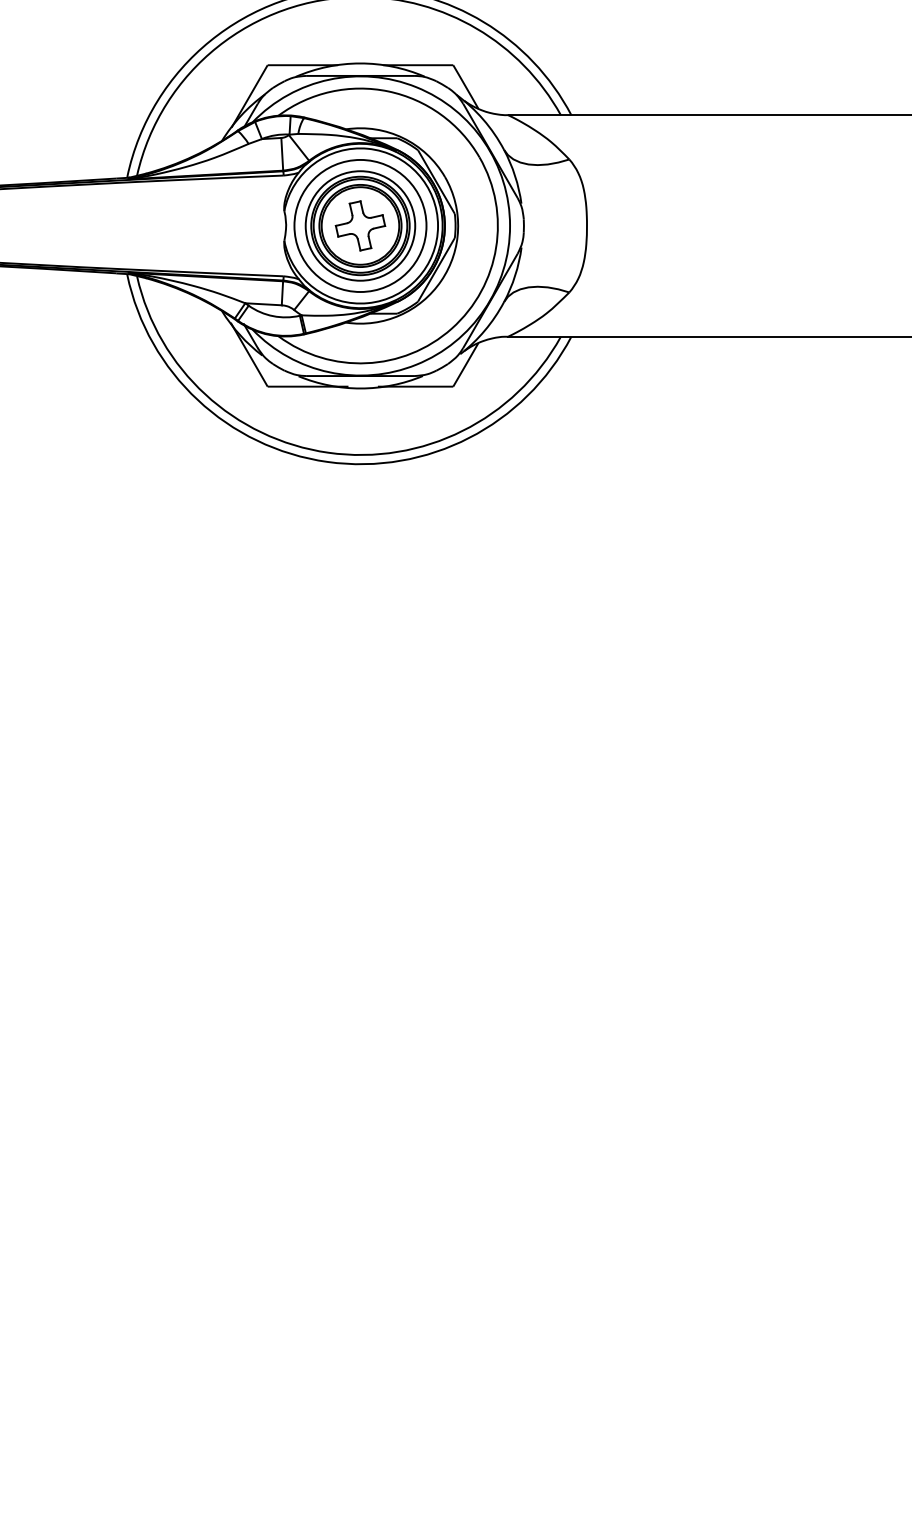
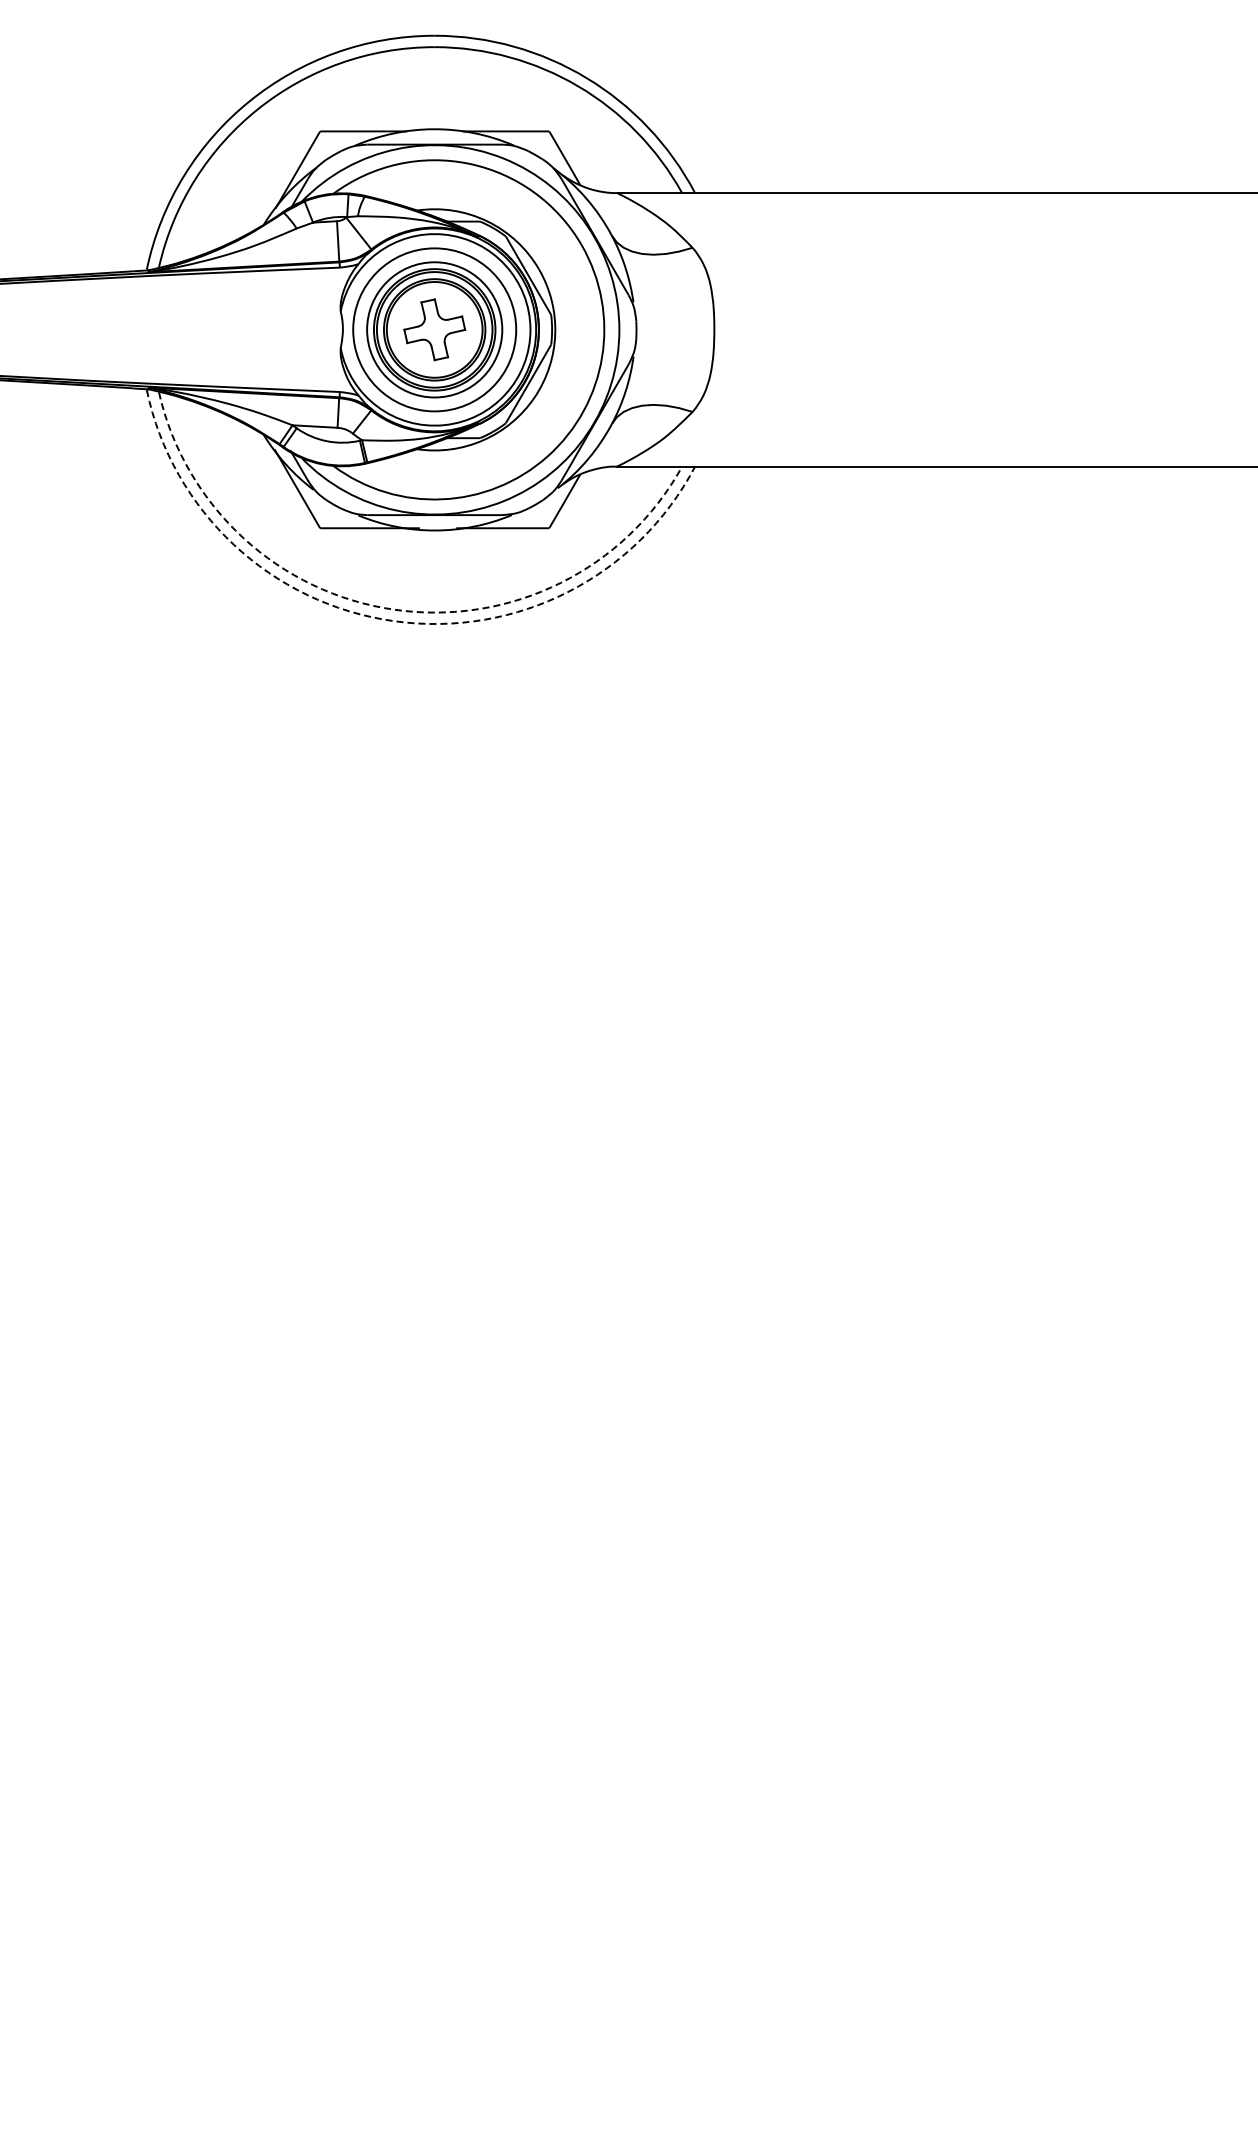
arc: (328, 452) -> (395, 609), solid -> dashed
arc: (327, 462) -> (394, 621), solid -> dashed

